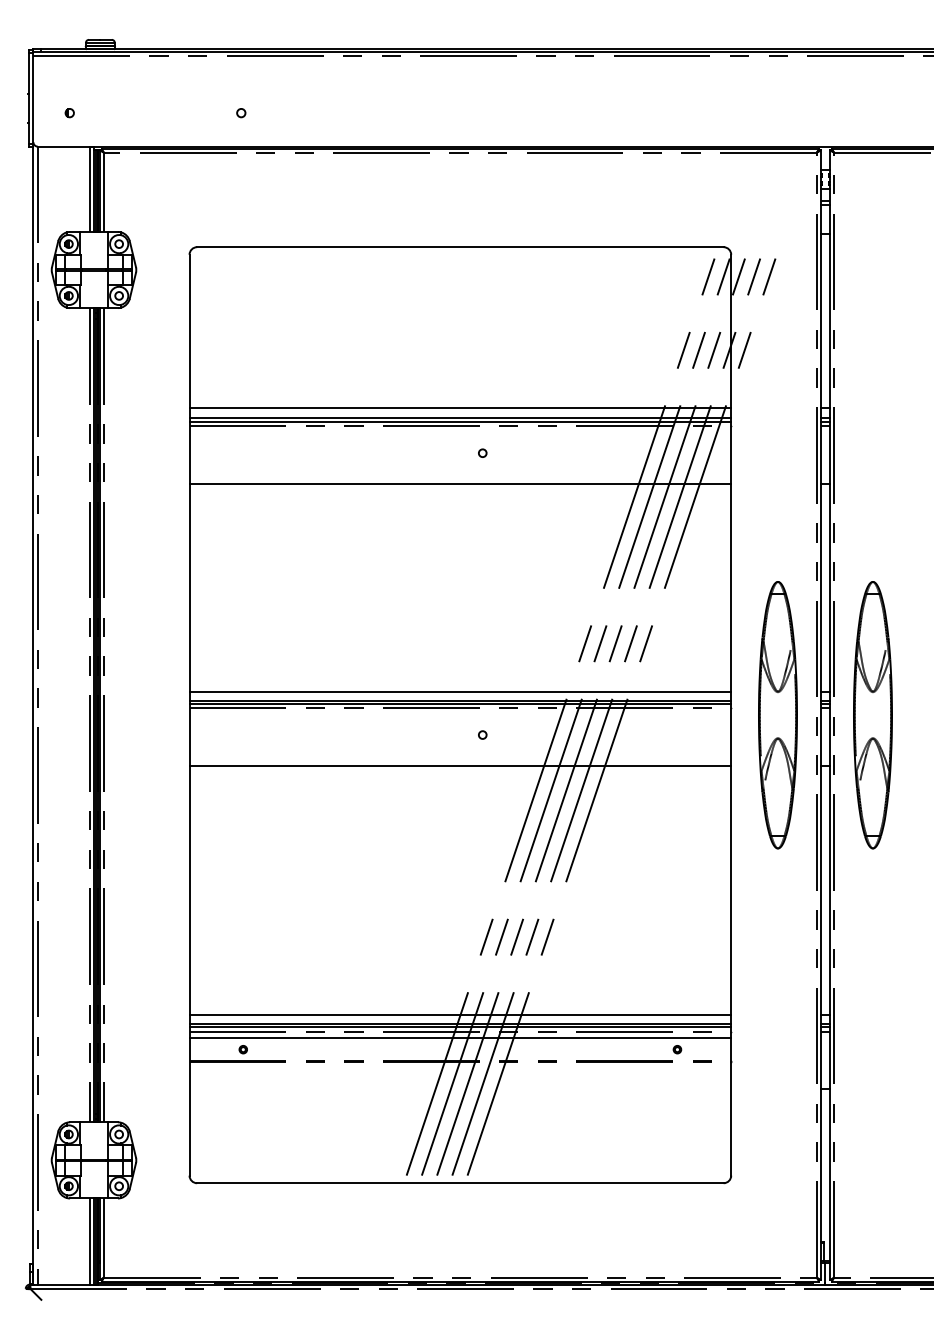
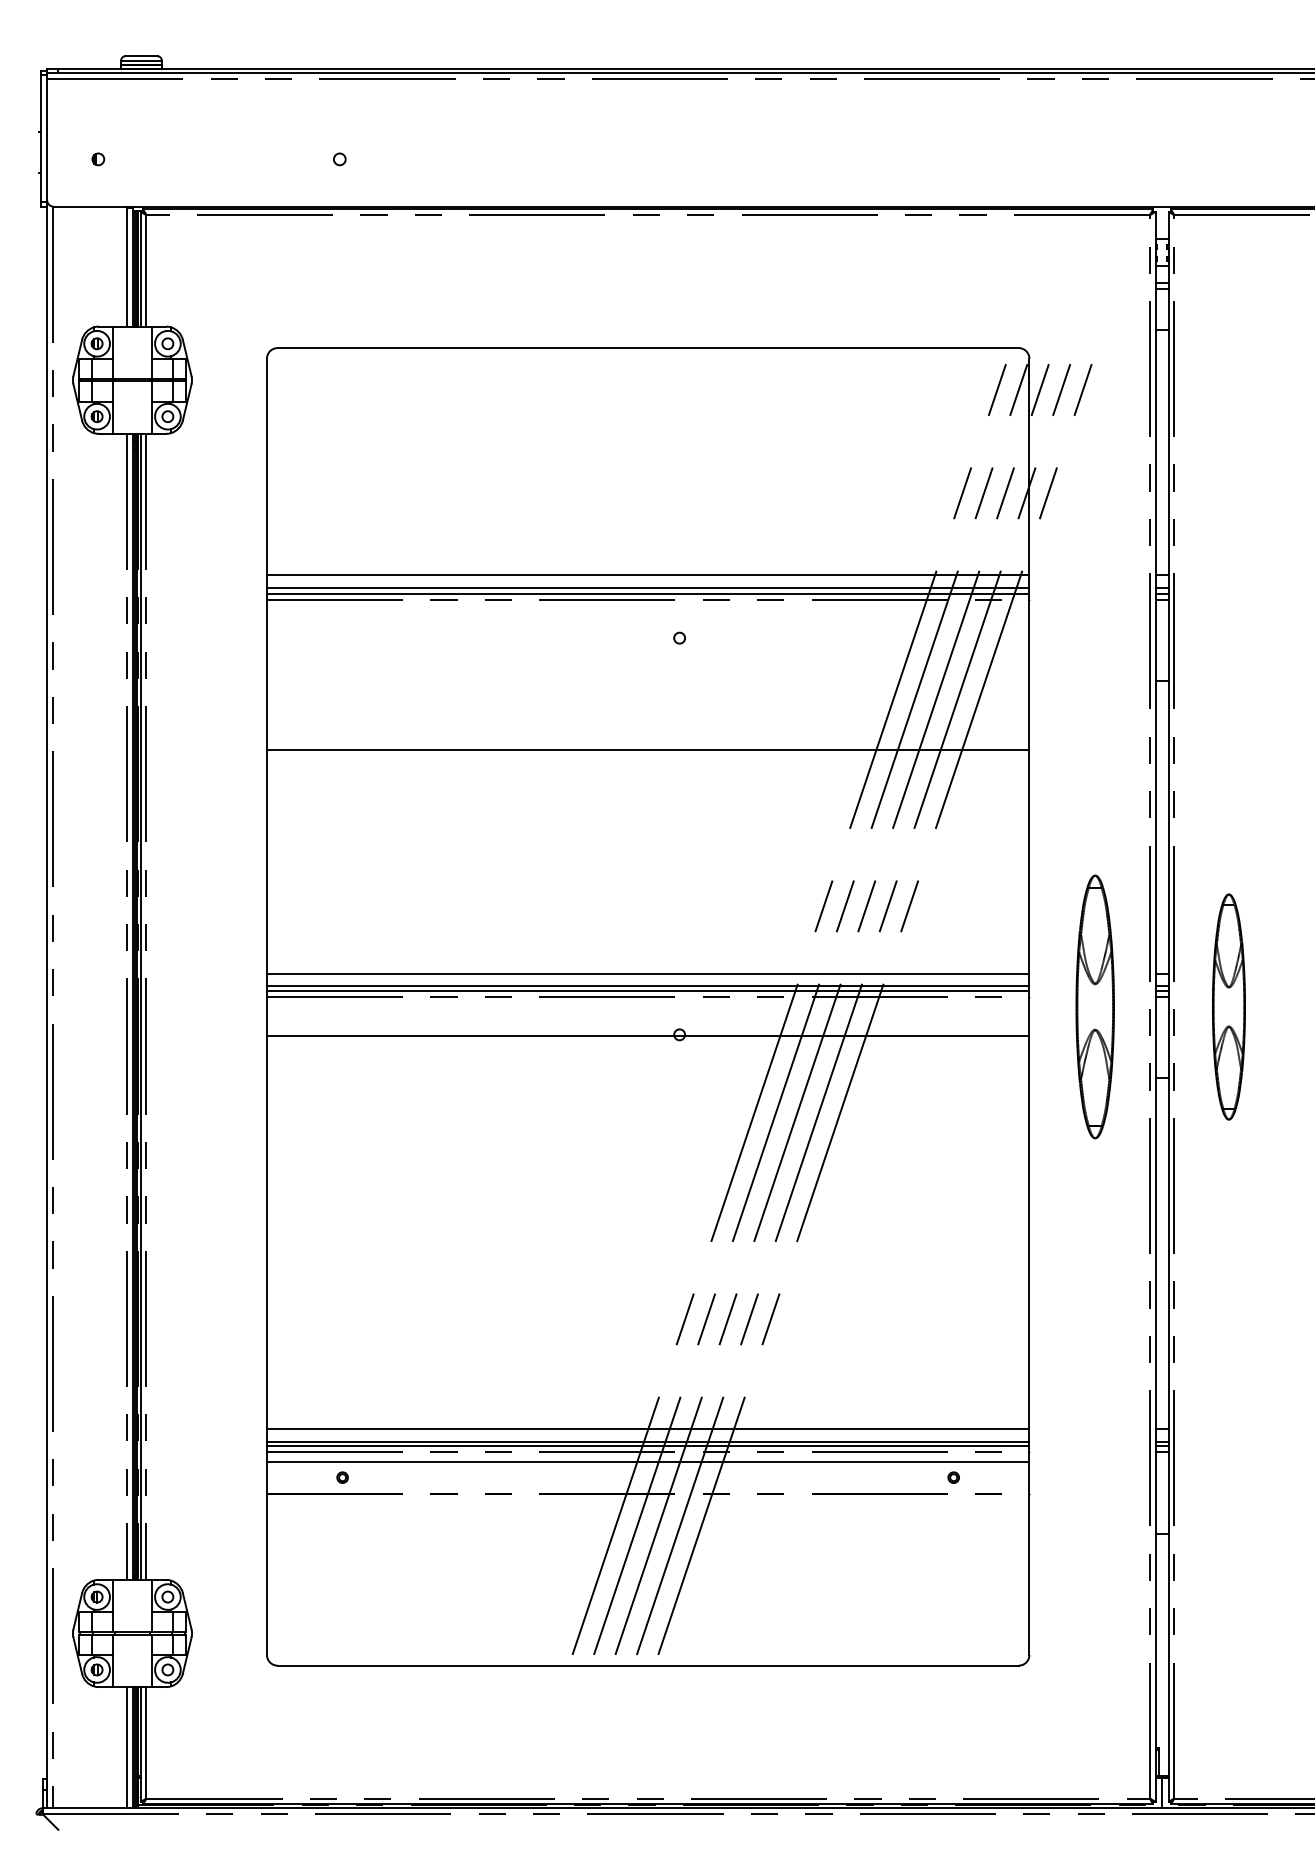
line: (460, 483) -> (648, 749), moved
part: (777, 715) -> (1094, 1007), size x0.7
part: (872, 715) -> (1228, 1007), size x0.6
line: (460, 765) -> (648, 1035), moved

